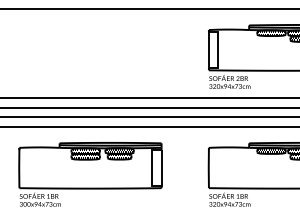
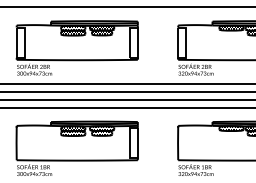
part: (89, 55) -> (76, 47), added

